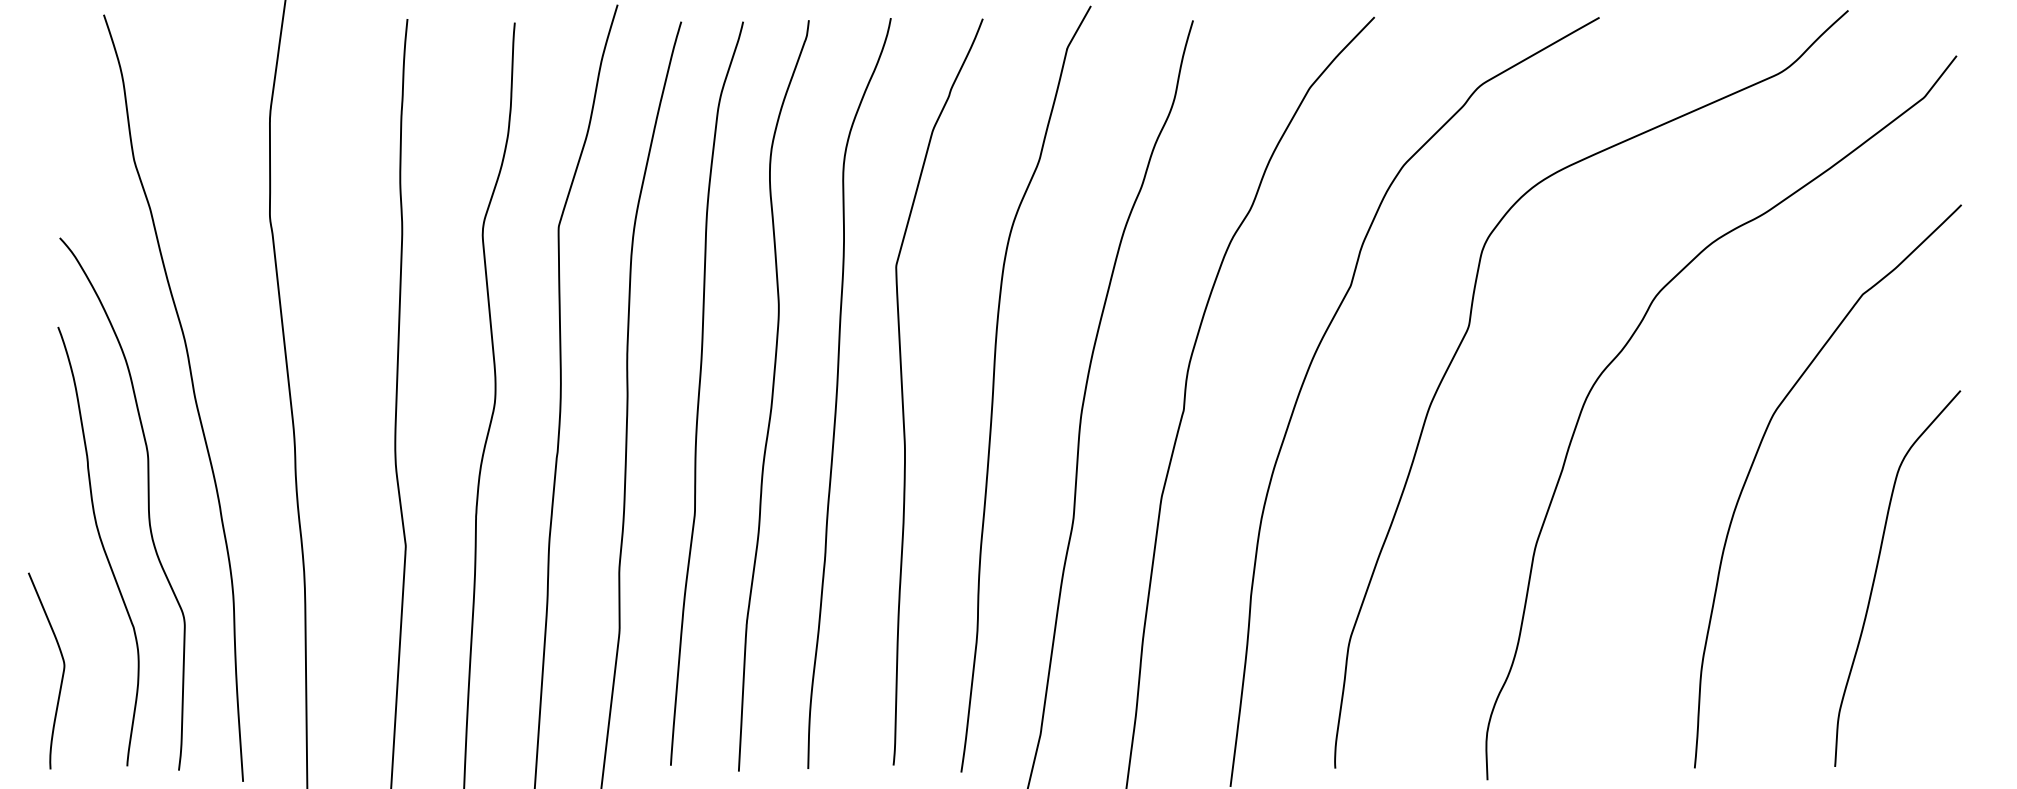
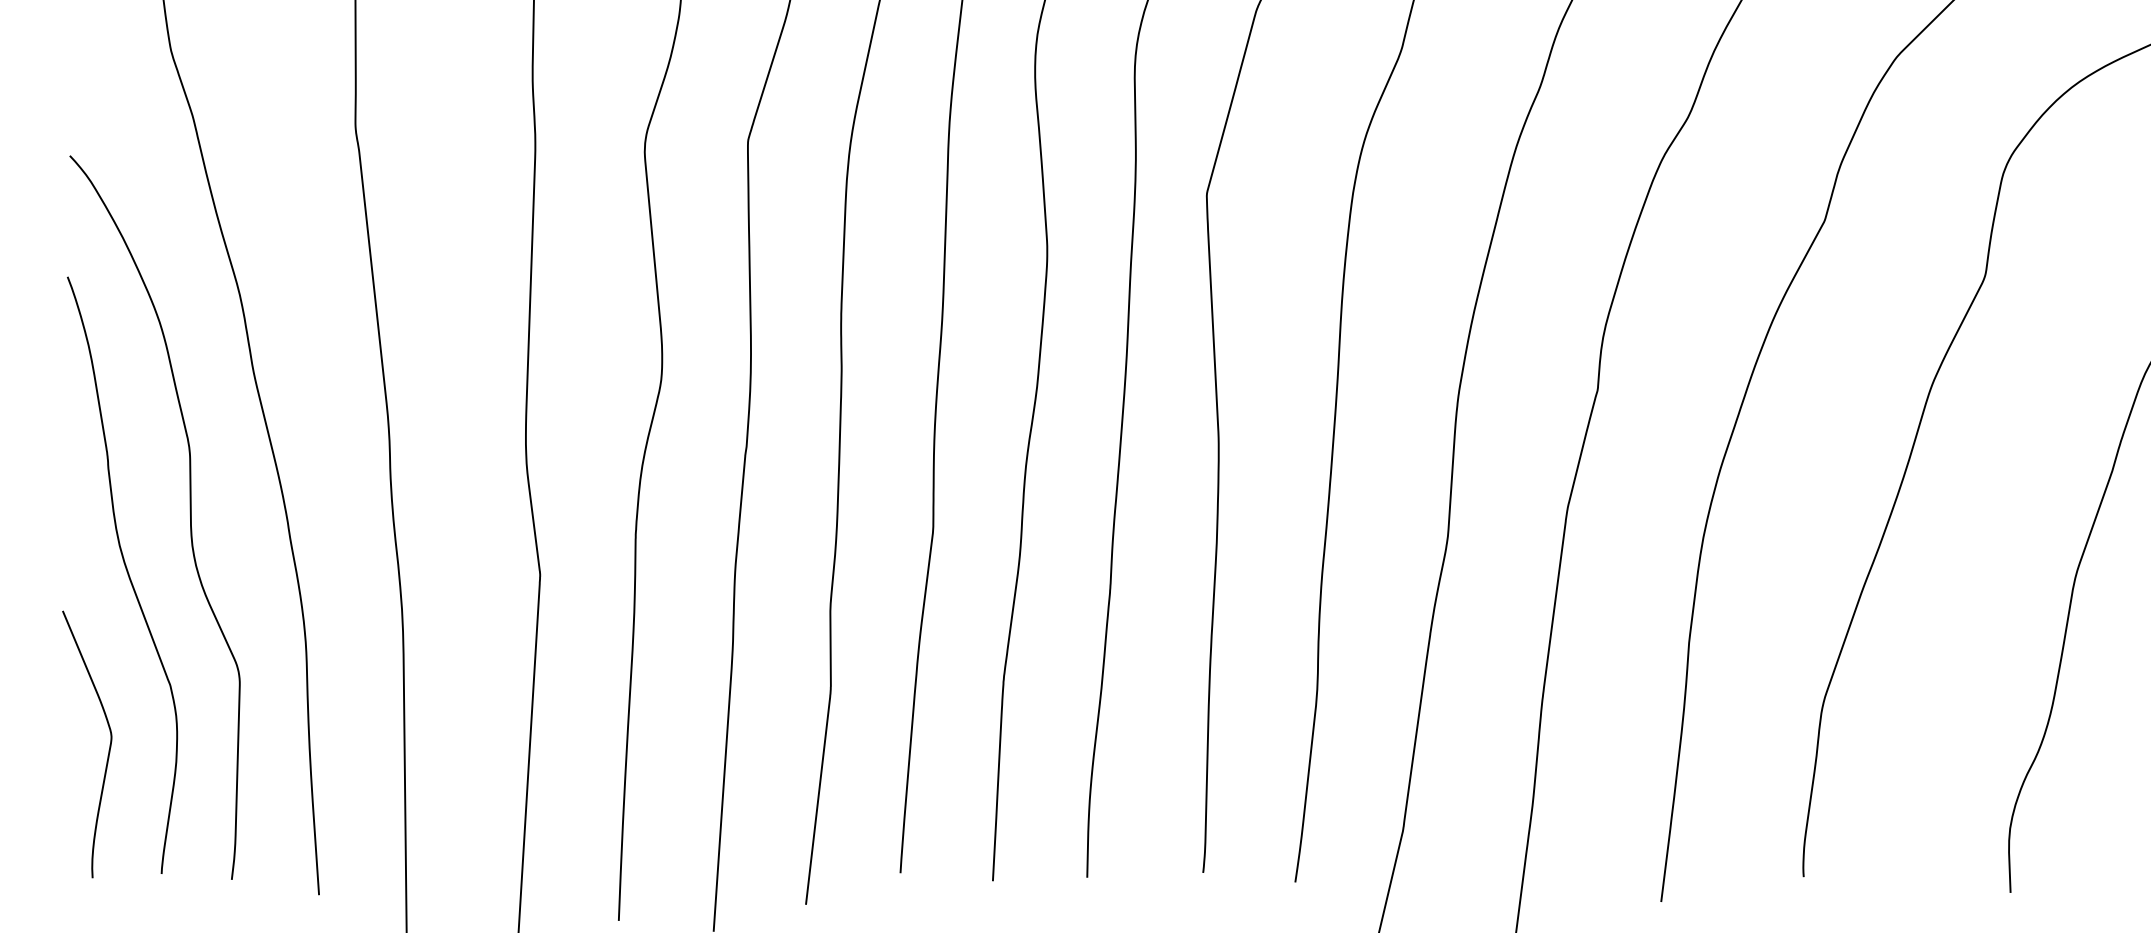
curve: (62, 671) -> (108, 745), moved

